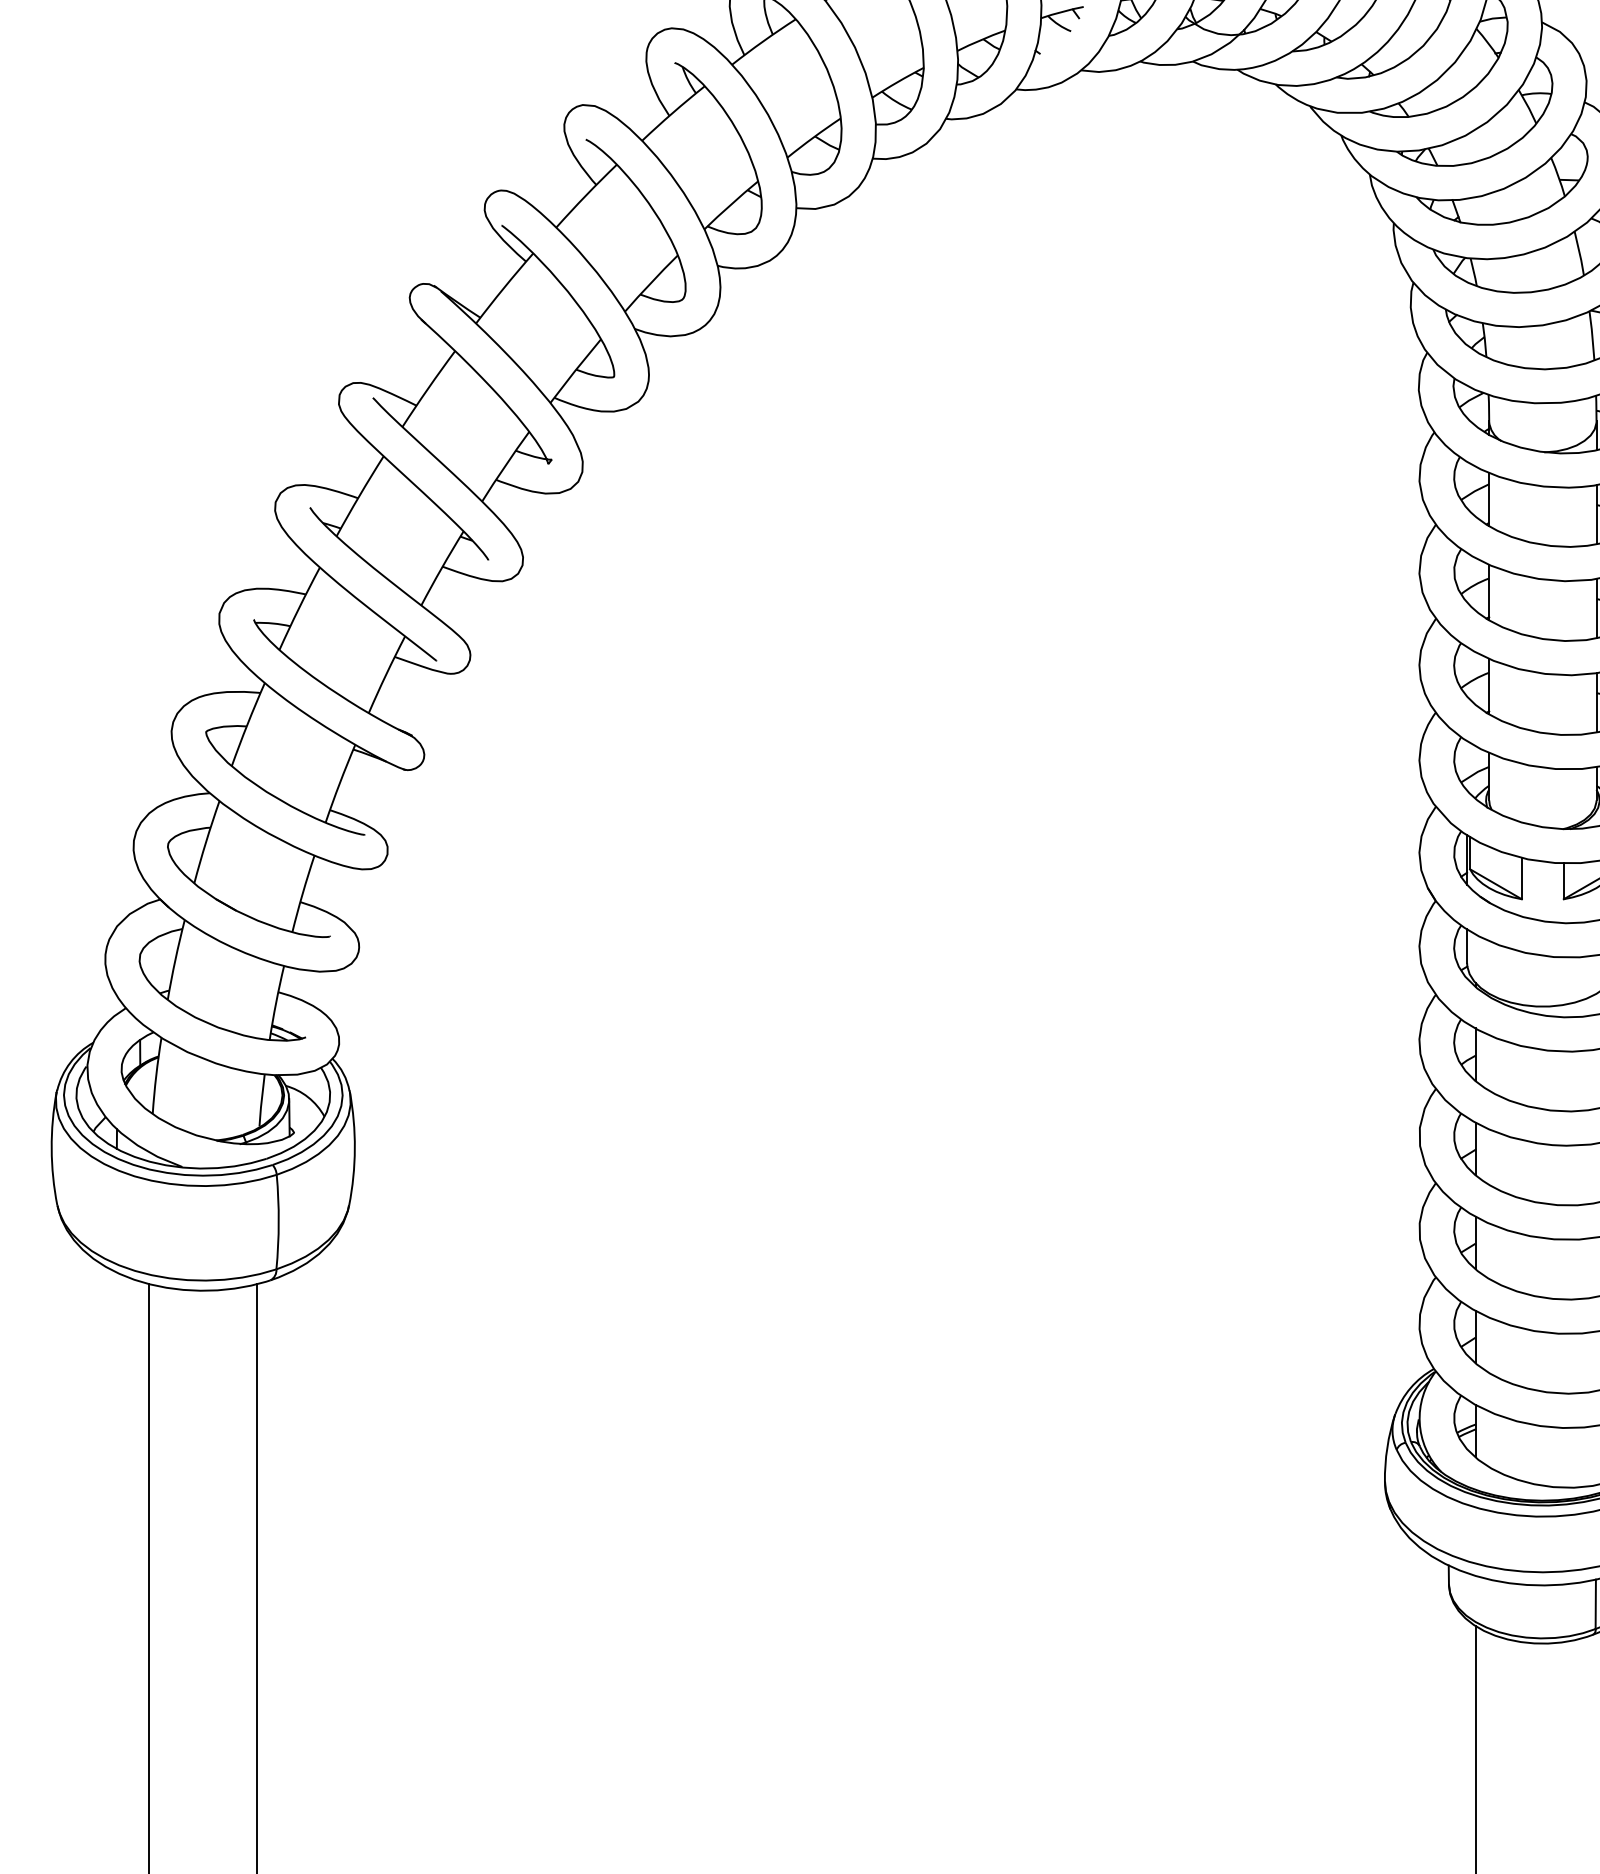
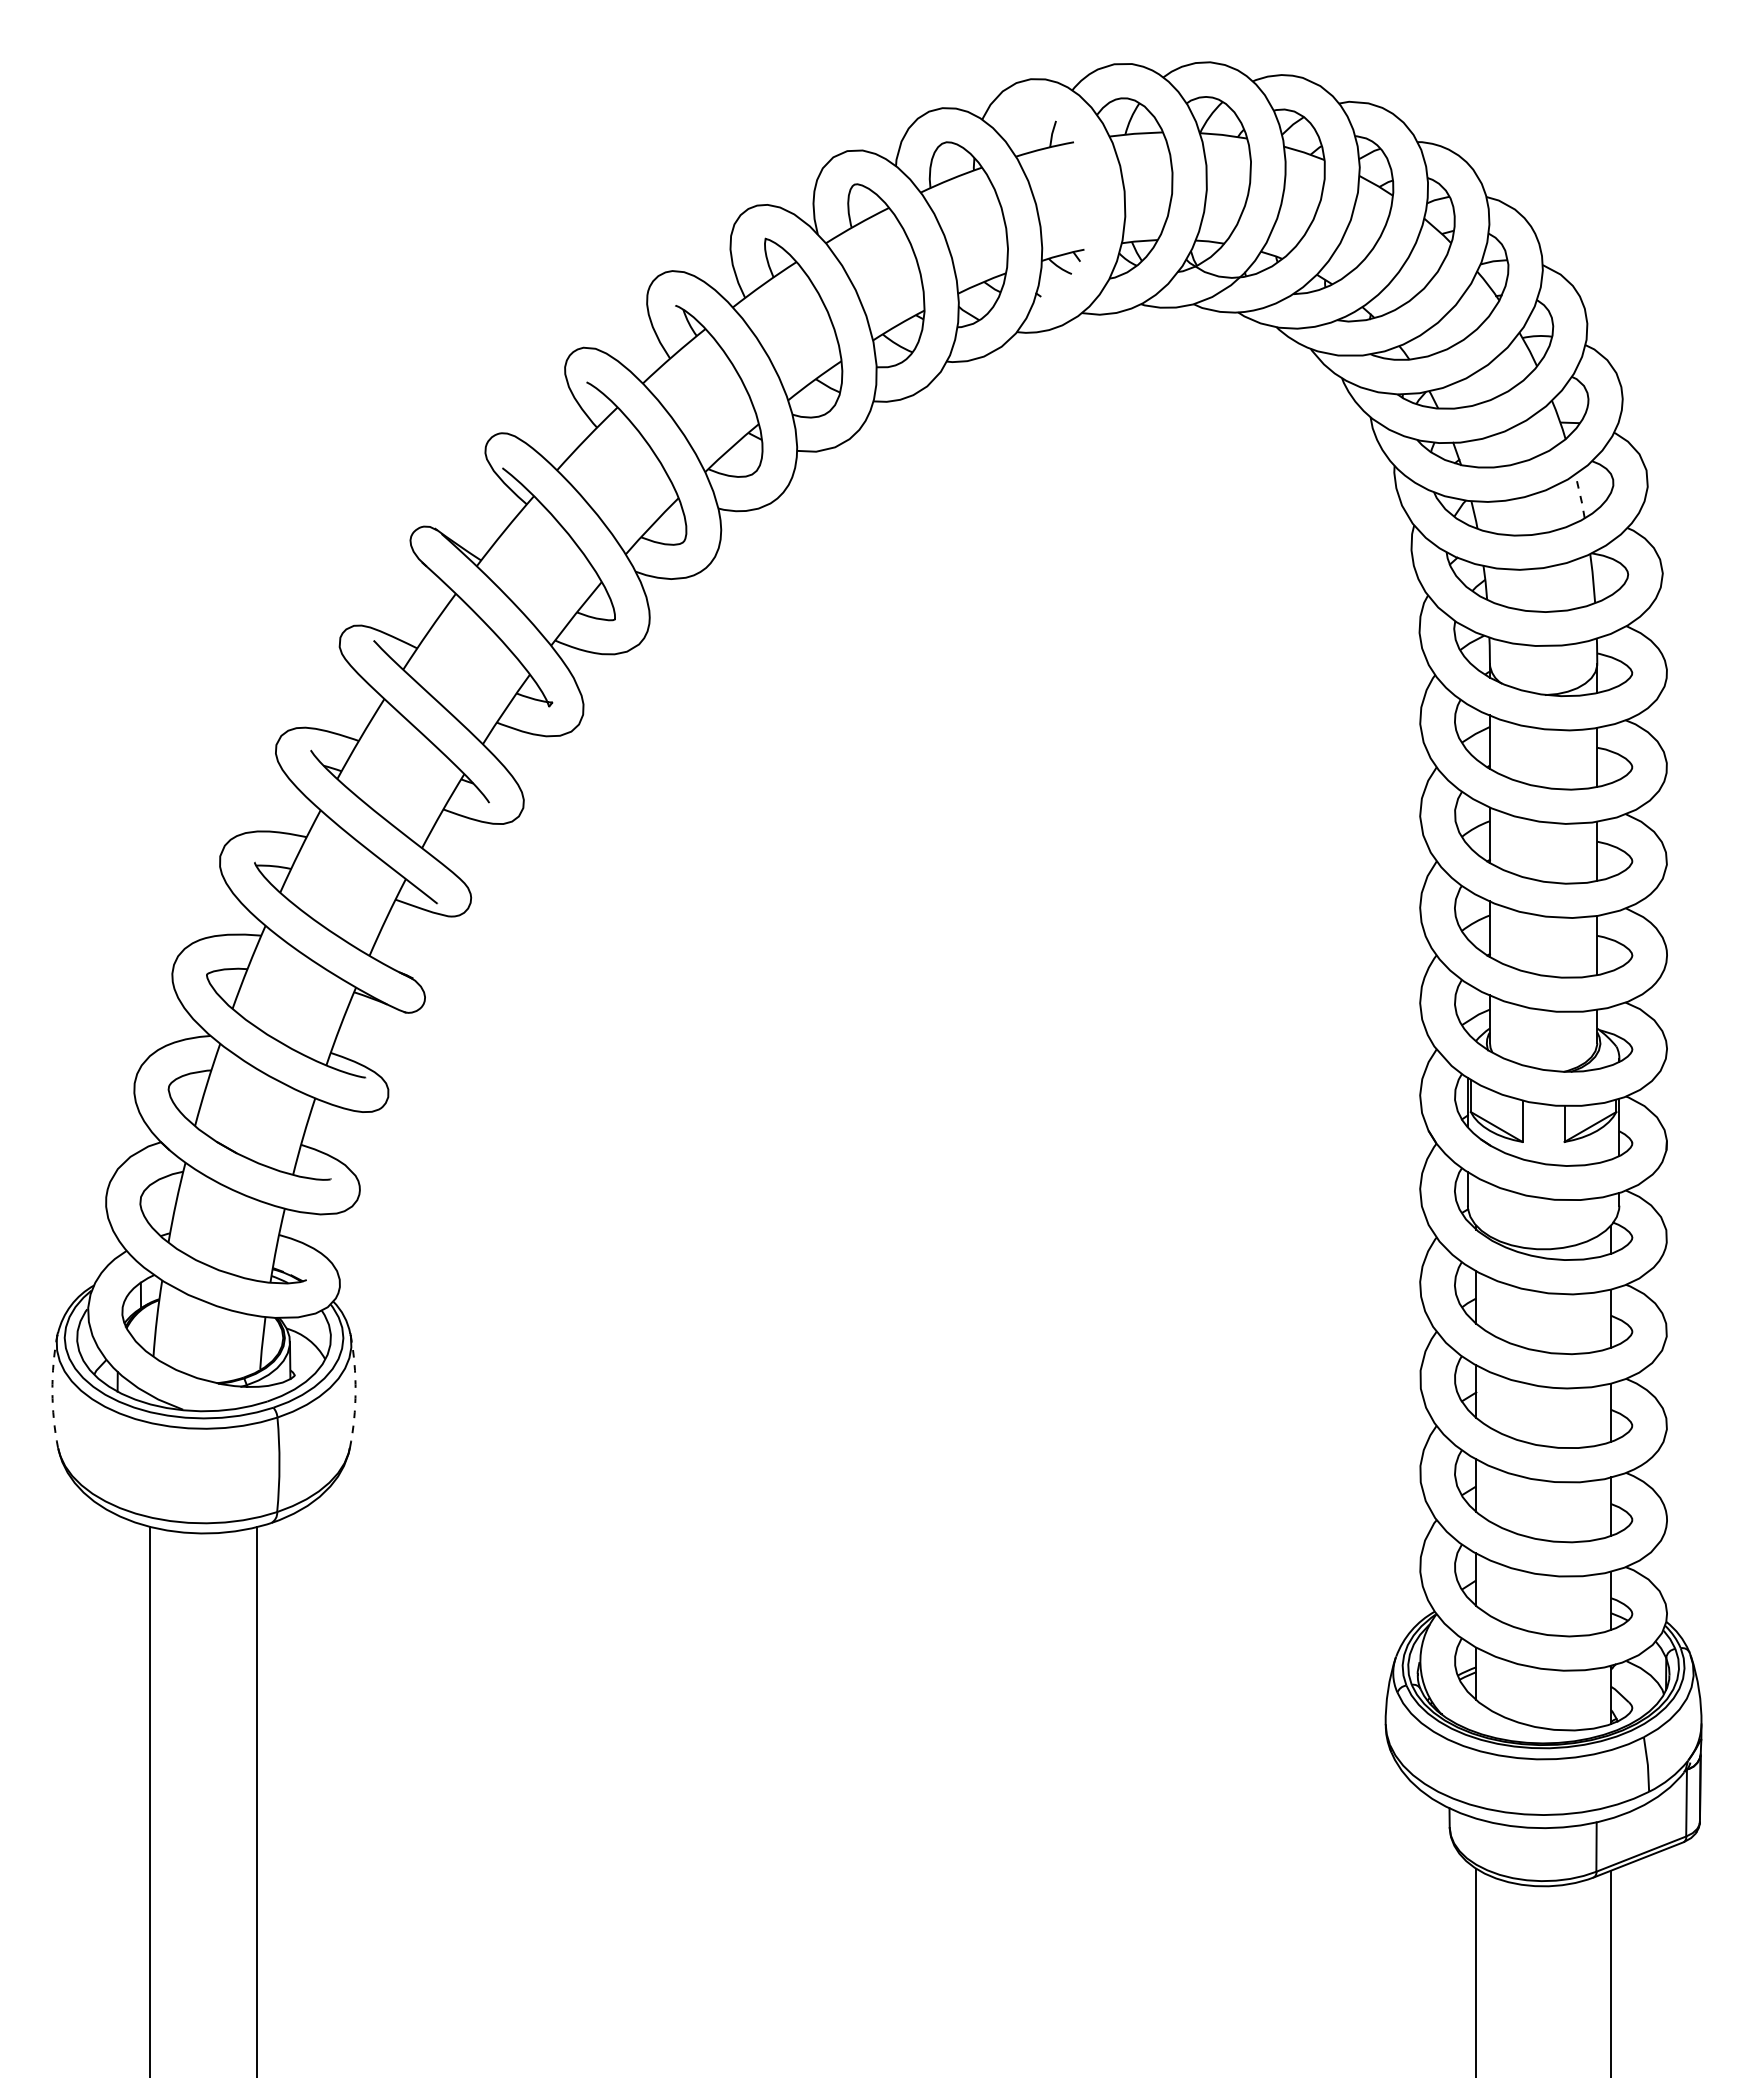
line: (1579, 253) -> (1580, 496), solid -> dashed
arc: (51, 1148) -> (52, 1391), solid -> dashed
arc: (354, 1148) -> (355, 1391), solid -> dashed

